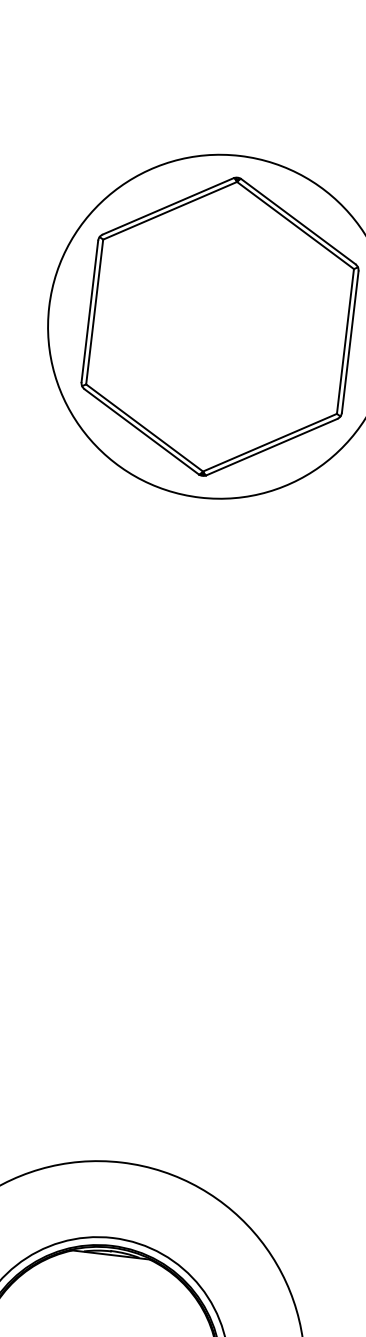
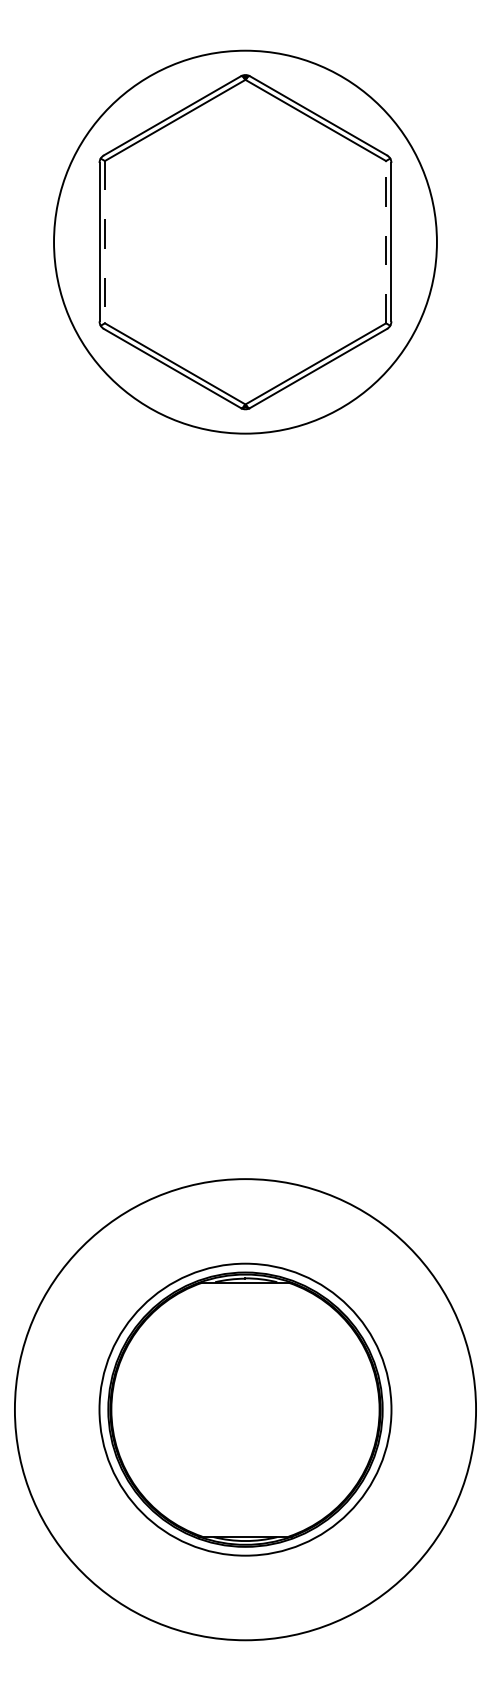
line: (94, 312) -> (104, 242), solid -> dashed
line: (345, 340) -> (386, 241), solid -> dashed

